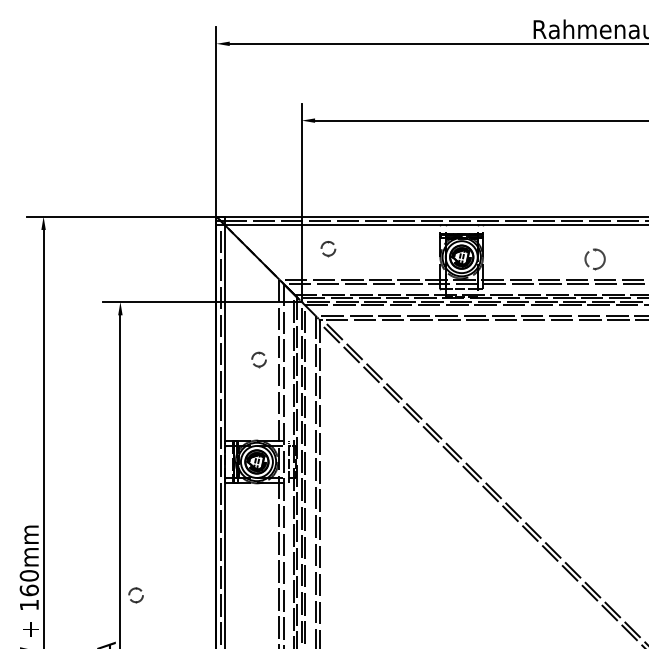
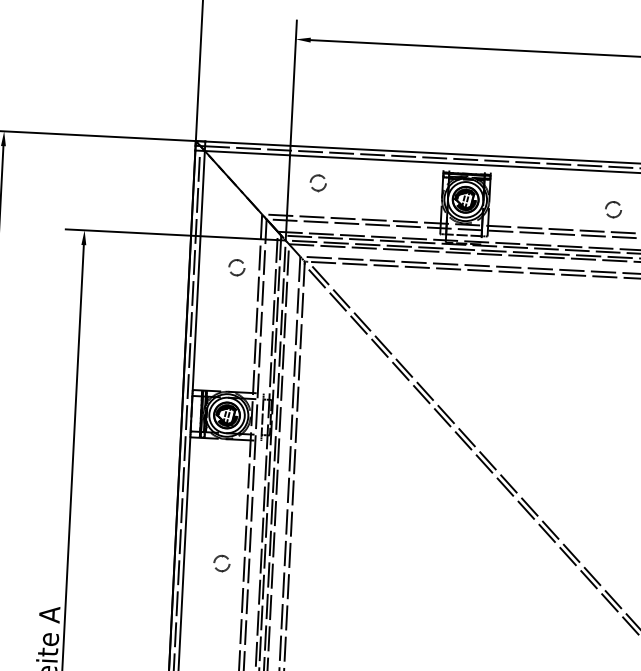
part: (594, 259) -> (612, 209), size x0.71
part: (258, 359) -> (236, 267), moved
part: (135, 595) -> (221, 563), moved

